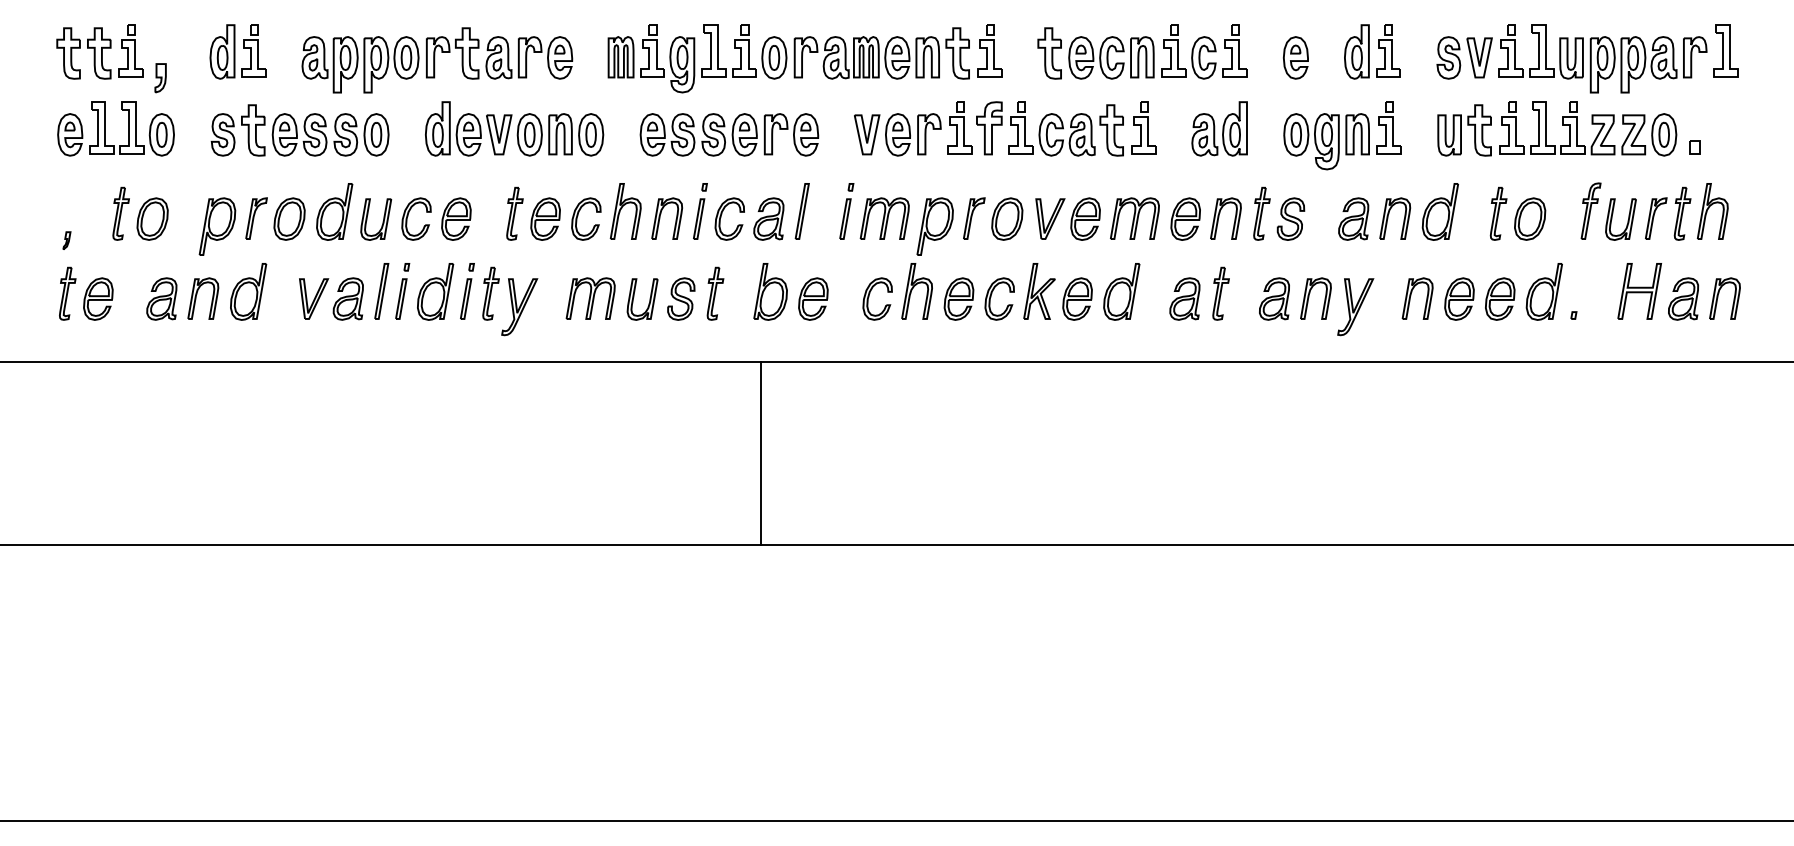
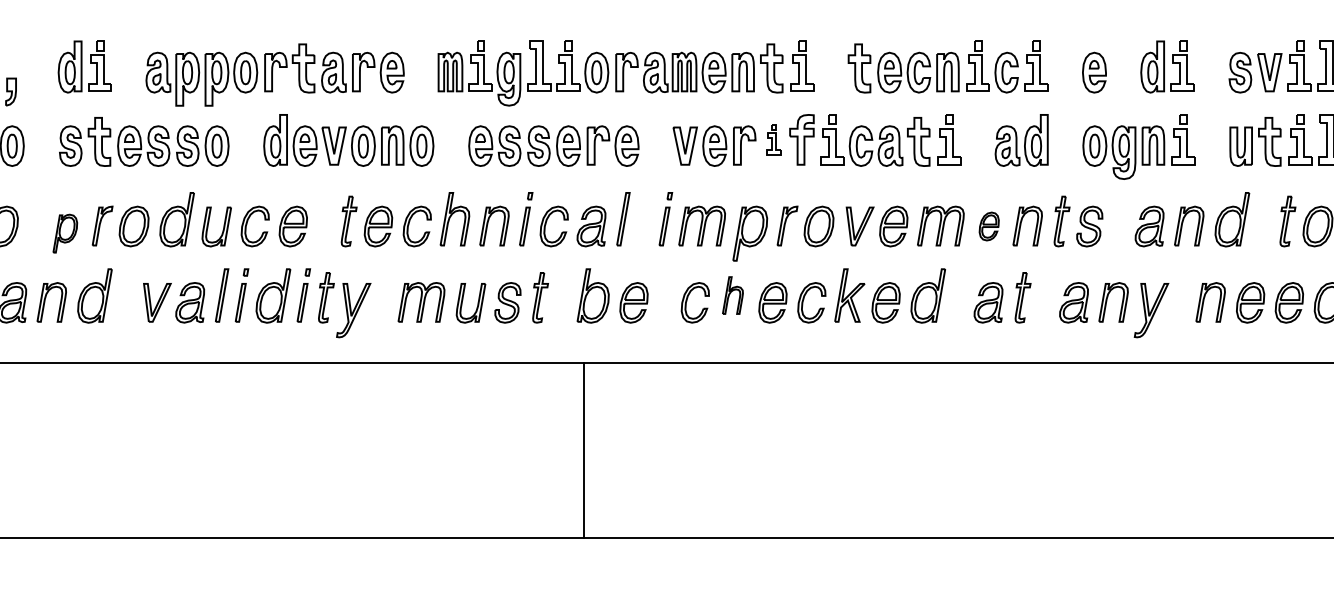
part: (959, 127) -> (773, 139), size x0.6
part: (1185, 218) -> (989, 225), size x0.7
part: (217, 226) -> (65, 233), size x0.7
part: (916, 291) -> (732, 295), size x0.7

